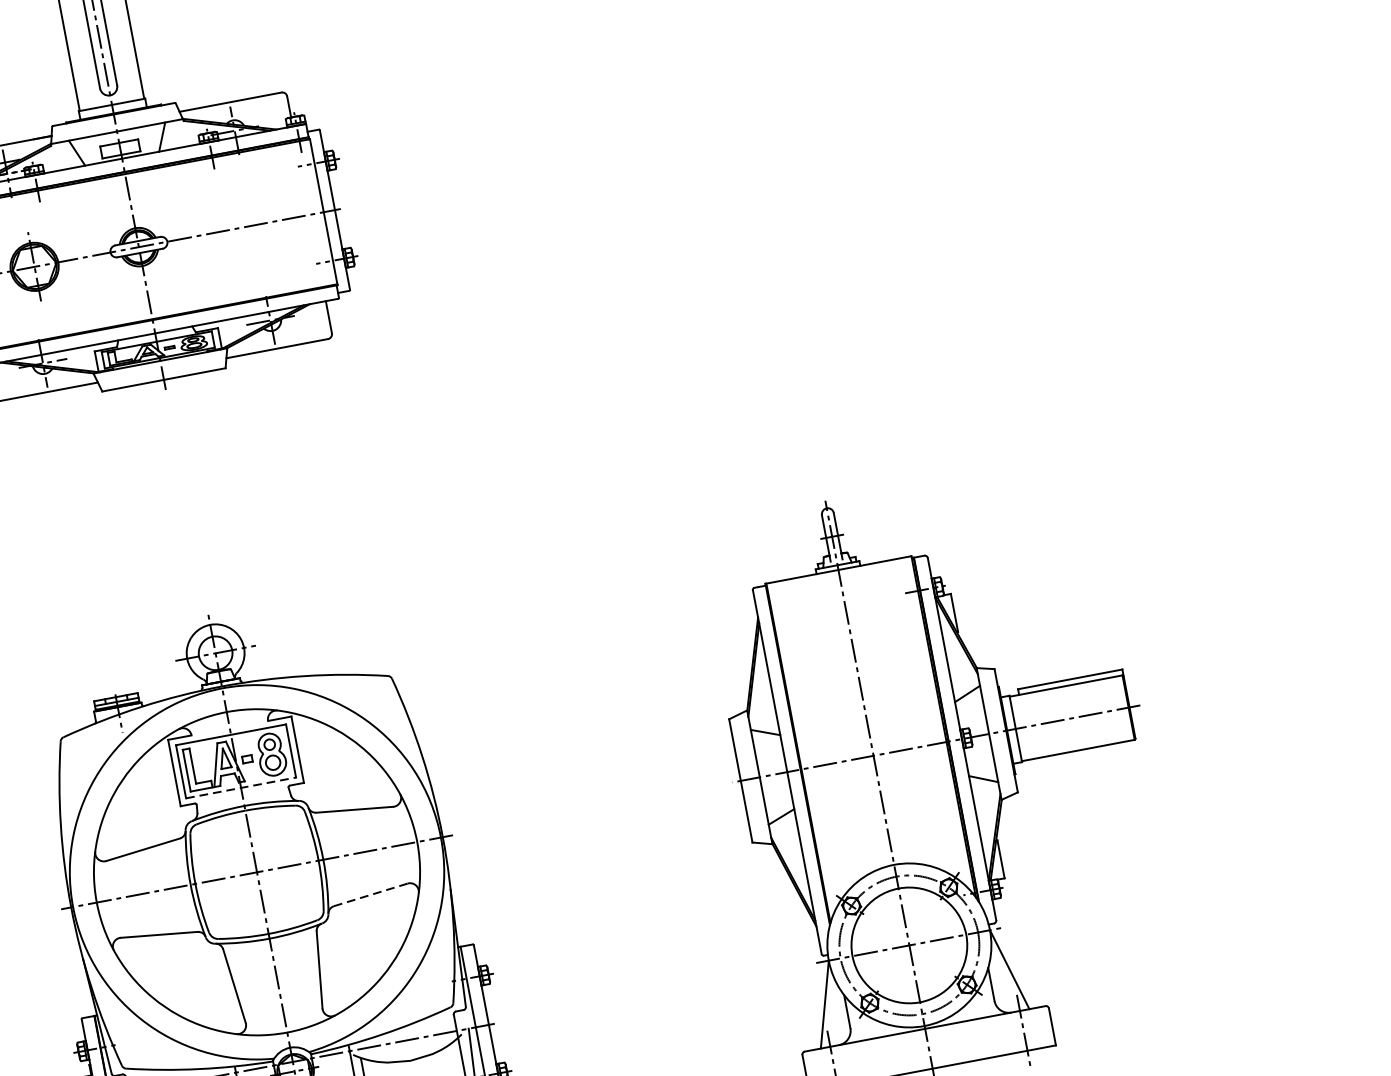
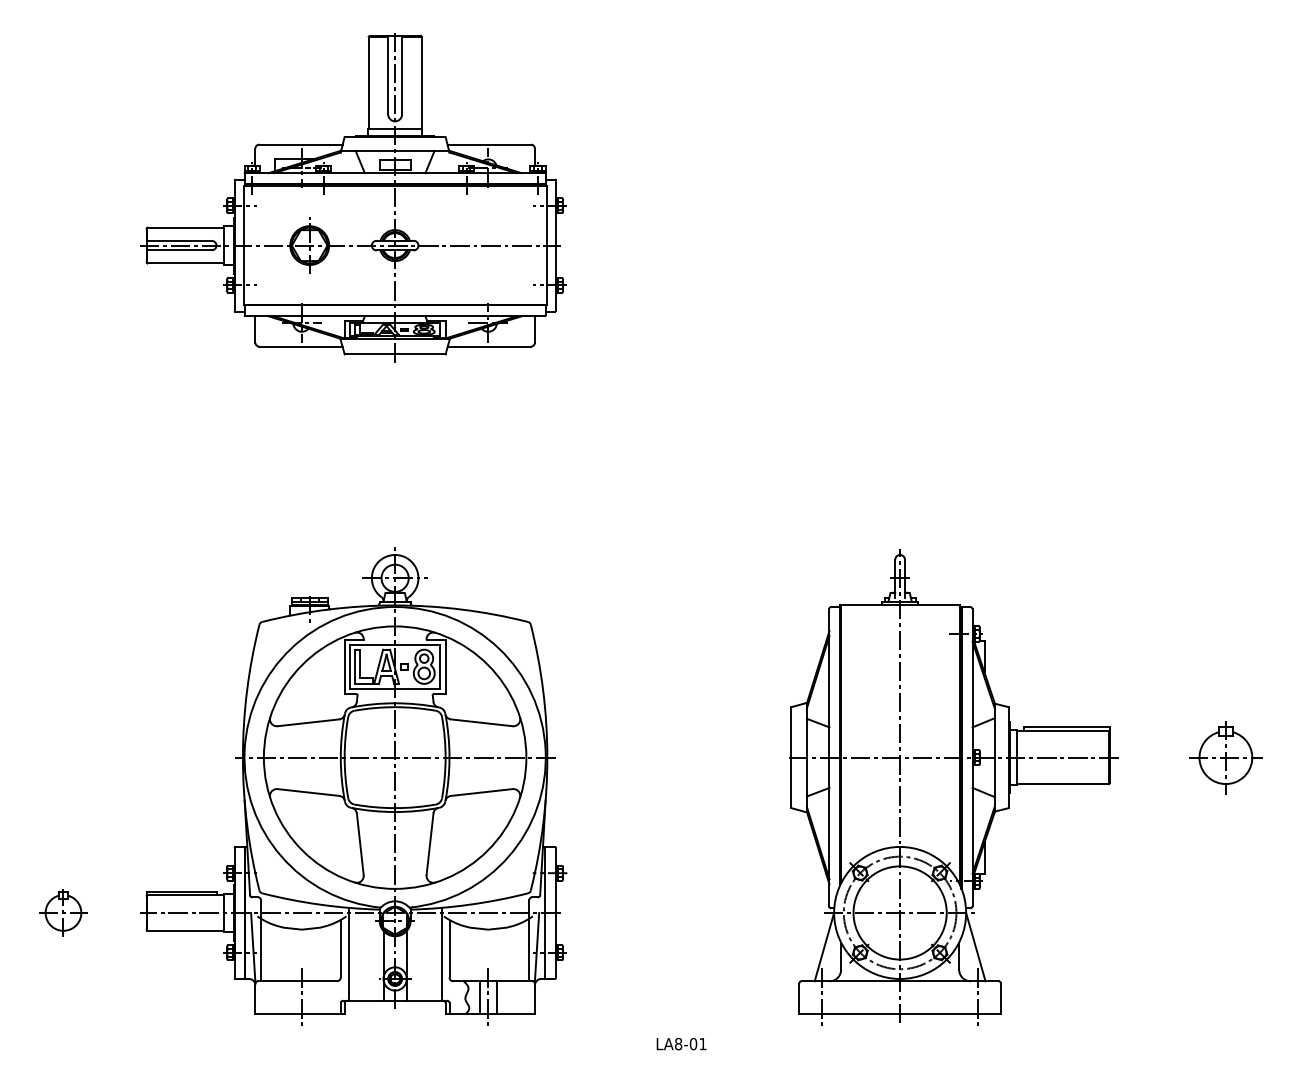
part: (1270, 680) -> (1225, 757), added
line: (241, 787) -> (395, 688), dashed -> solid
line: (371, 894) -> (482, 792), dashed -> solid

